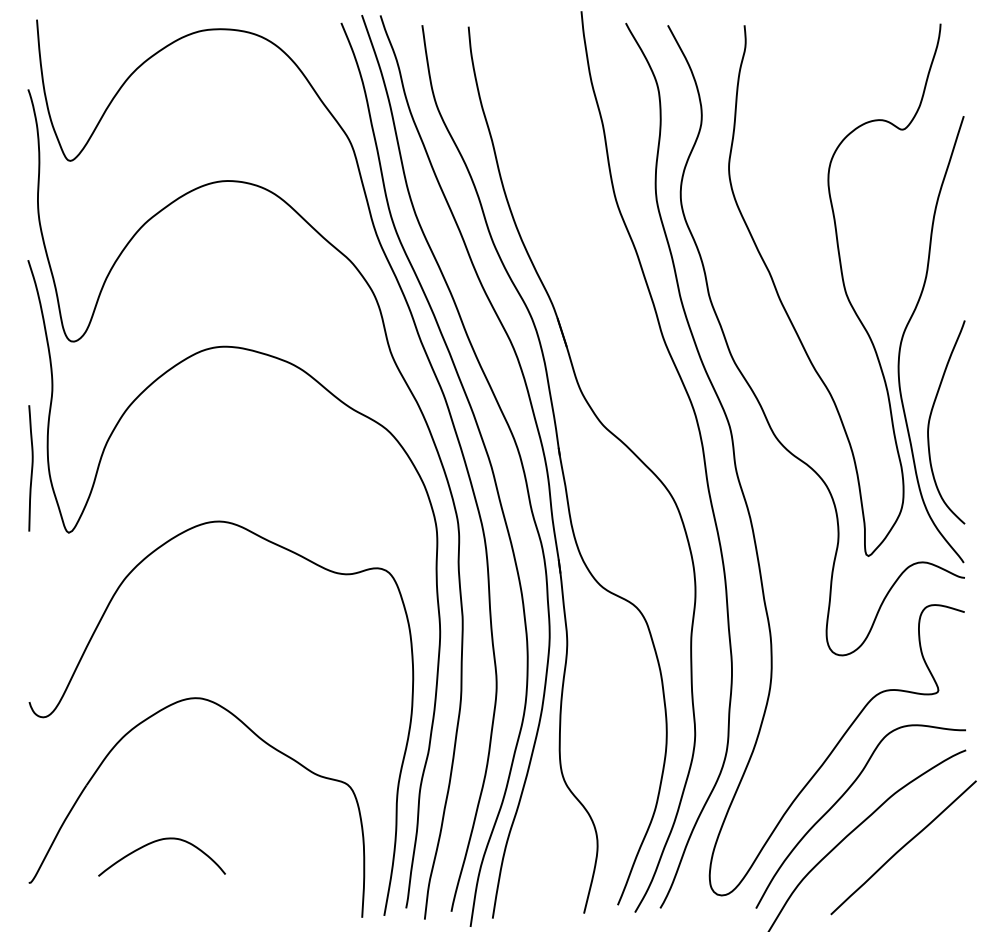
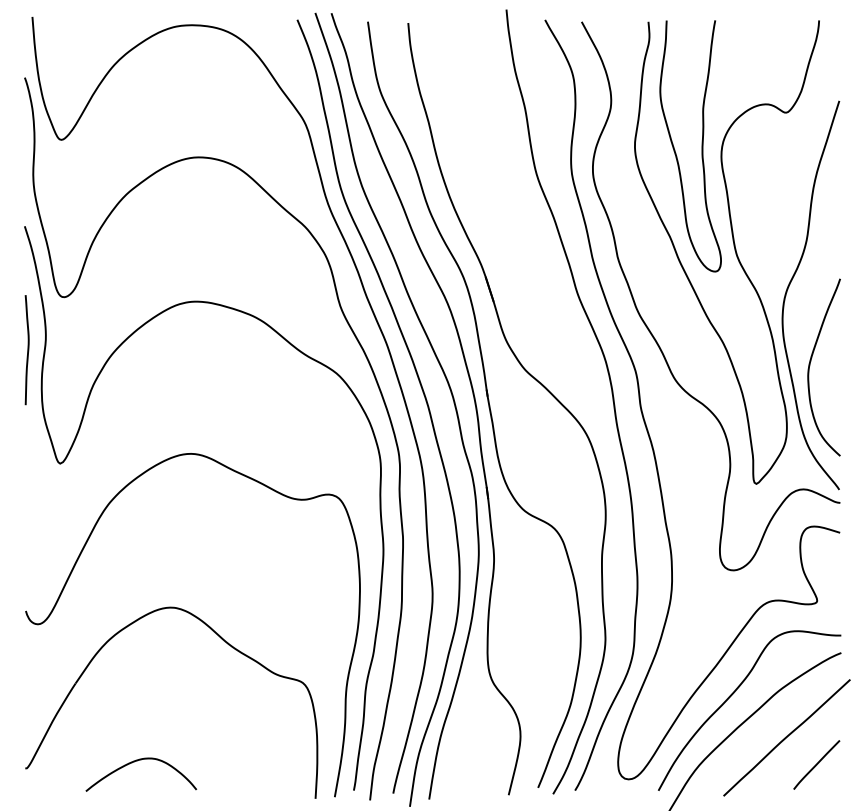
curve: (805, 168) -> (701, 146), added
curve: (31, 468) -> (27, 350), moved
curve: (155, 842) -> (135, 762), moved
line: (937, 878) -> (816, 764), added

